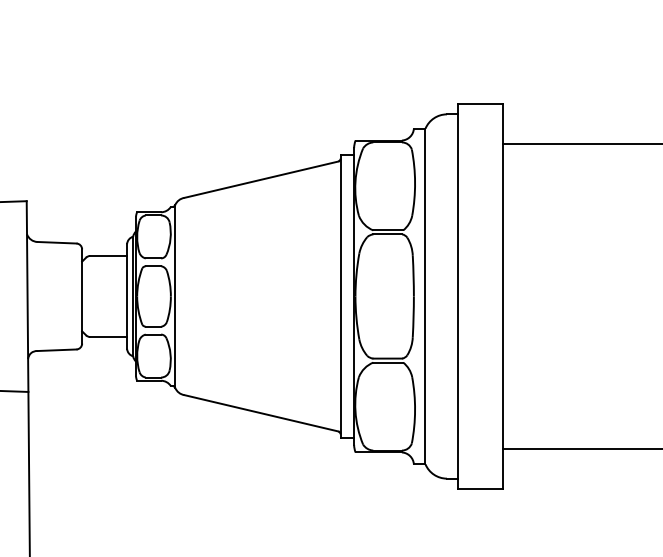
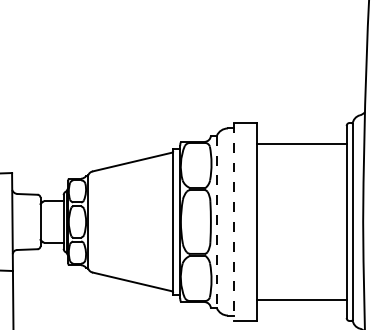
line: (424, 297) -> (216, 222), solid -> dashed
line: (457, 297) -> (233, 222), solid -> dashed

